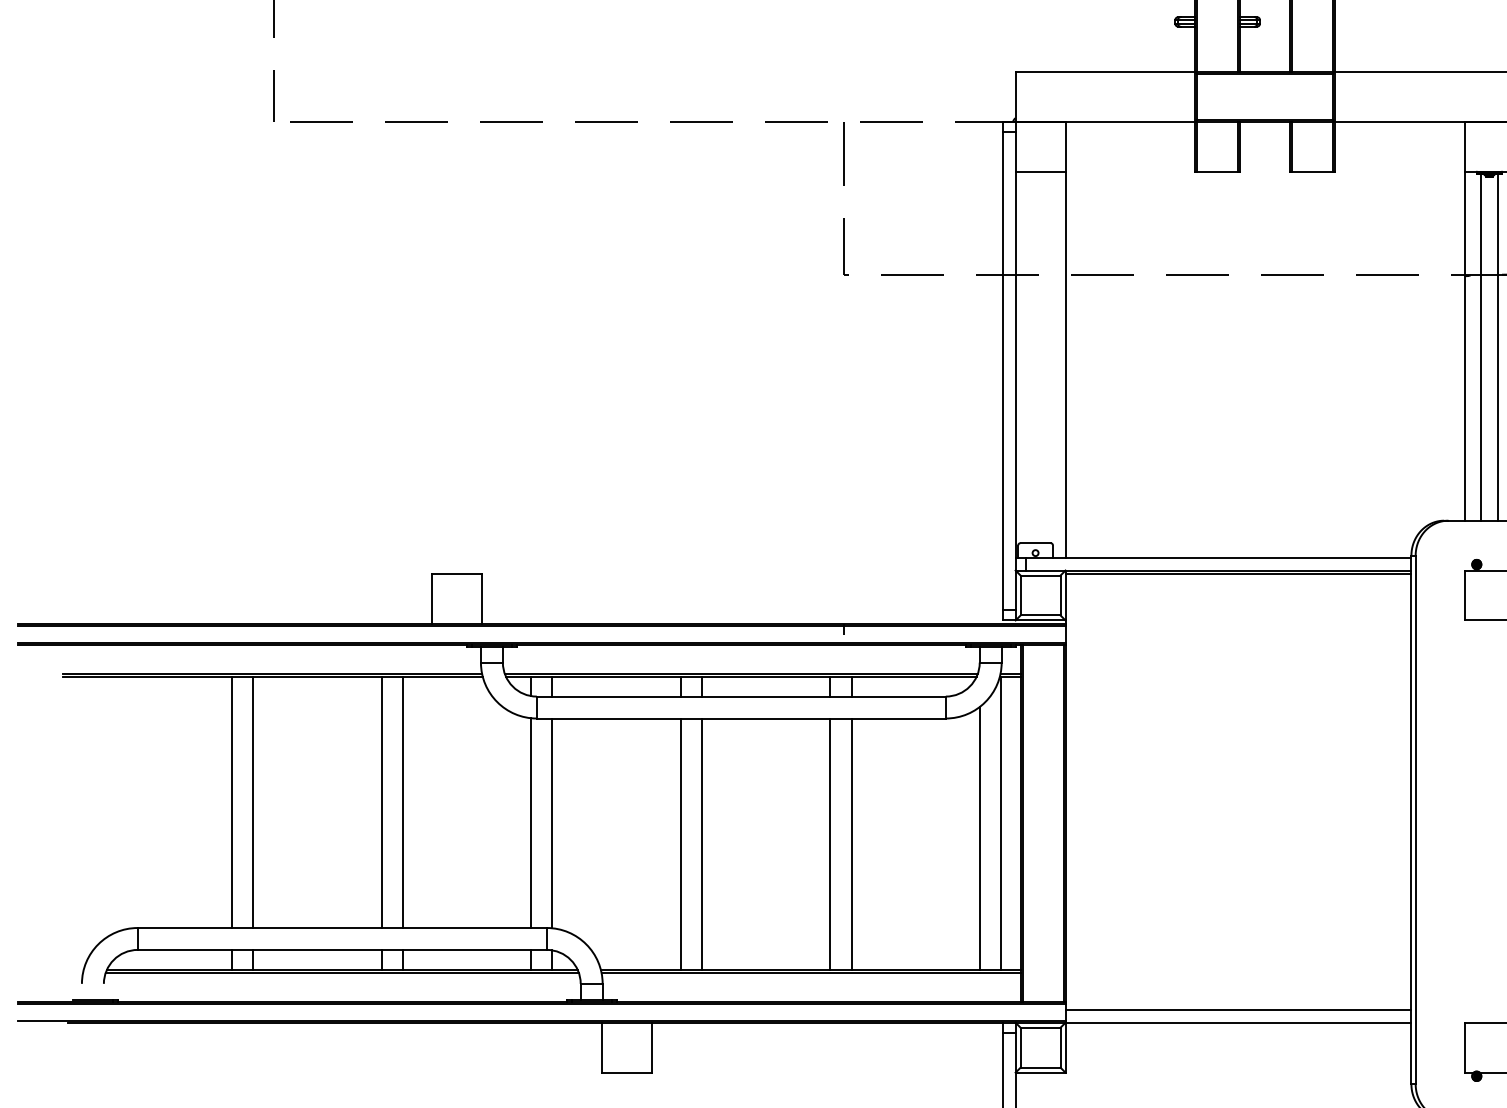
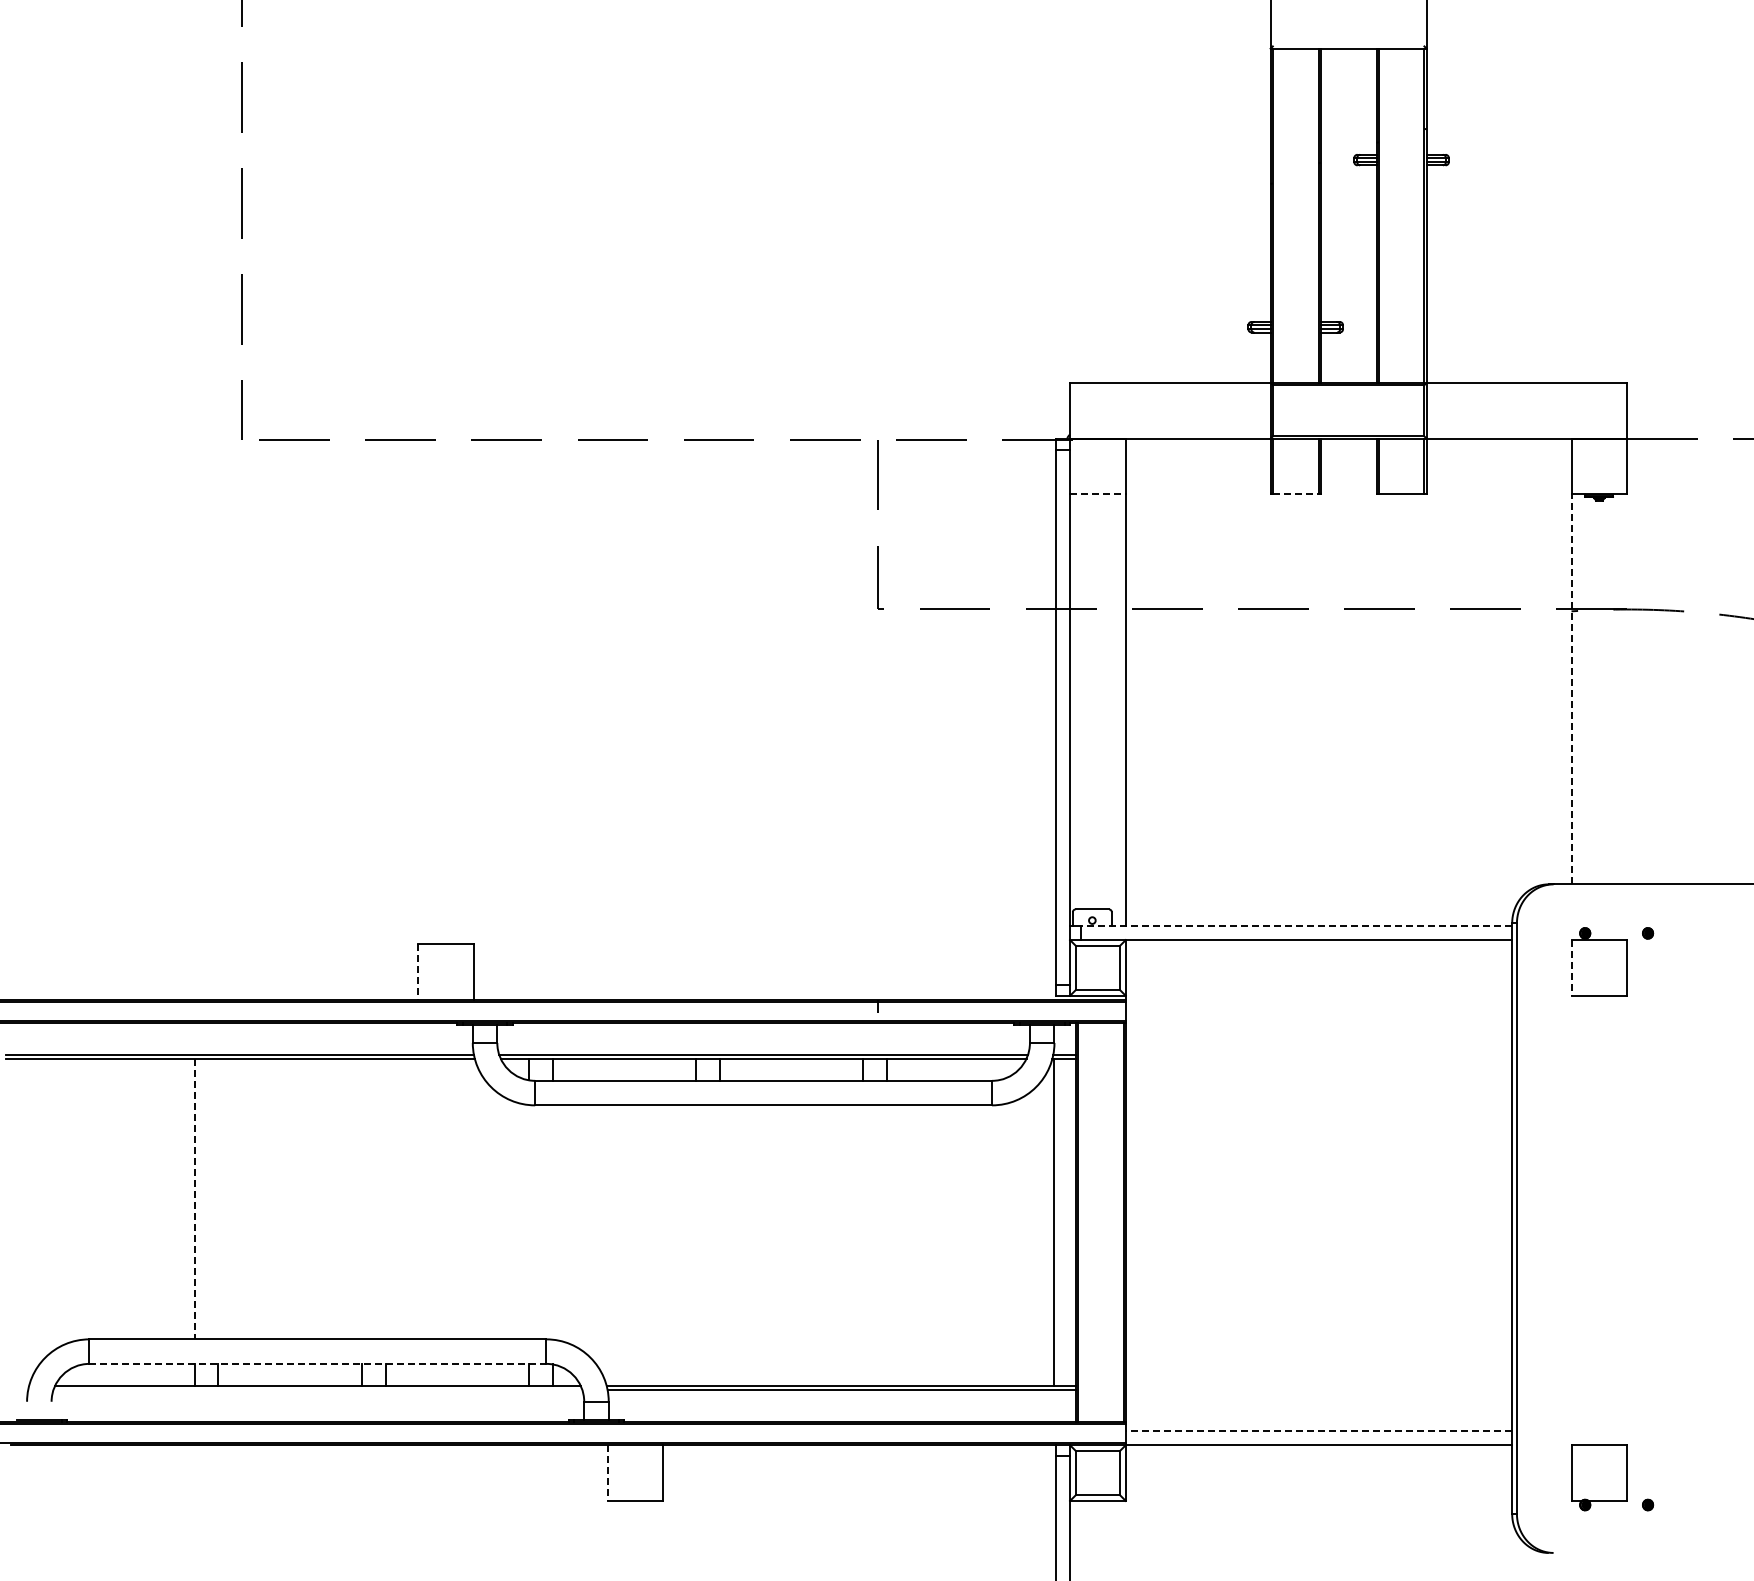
line: (1040, 171) -> (1097, 494), solid -> dashed
line: (1217, 171) -> (1295, 494), solid -> dashed
line: (1464, 345) -> (1571, 688), solid -> dashed
line: (1480, 347) -> (1589, 690), removed
line: (1497, 347) -> (1608, 690), removed
line: (1218, 558) -> (1296, 926), solid -> dashed
line: (1238, 573) -> (1318, 943), removed
line: (1464, 595) -> (1571, 967), solid -> dashed
line: (432, 598) -> (418, 971), solid -> dashed
line: (253, 801) -> (218, 1198), removed
line: (381, 801) -> (361, 1198), removed
line: (402, 801) -> (385, 1198), removed
line: (231, 802) -> (194, 1199), solid -> dashed
line: (530, 823) -> (528, 1222), removed
line: (552, 823) -> (552, 1222), removed
line: (980, 838) -> (1030, 1239), removed
line: (681, 843) -> (696, 1245), removed
line: (701, 843) -> (719, 1245), removed
line: (830, 843) -> (863, 1245), removed
line: (851, 843) -> (886, 1245), removed
line: (342, 949) -> (318, 1363), solid -> dashed
line: (341, 972) -> (317, 1389), removed
line: (1238, 1010) -> (1318, 1431), solid -> dashed
line: (601, 1048) -> (607, 1473), solid -> dashed

